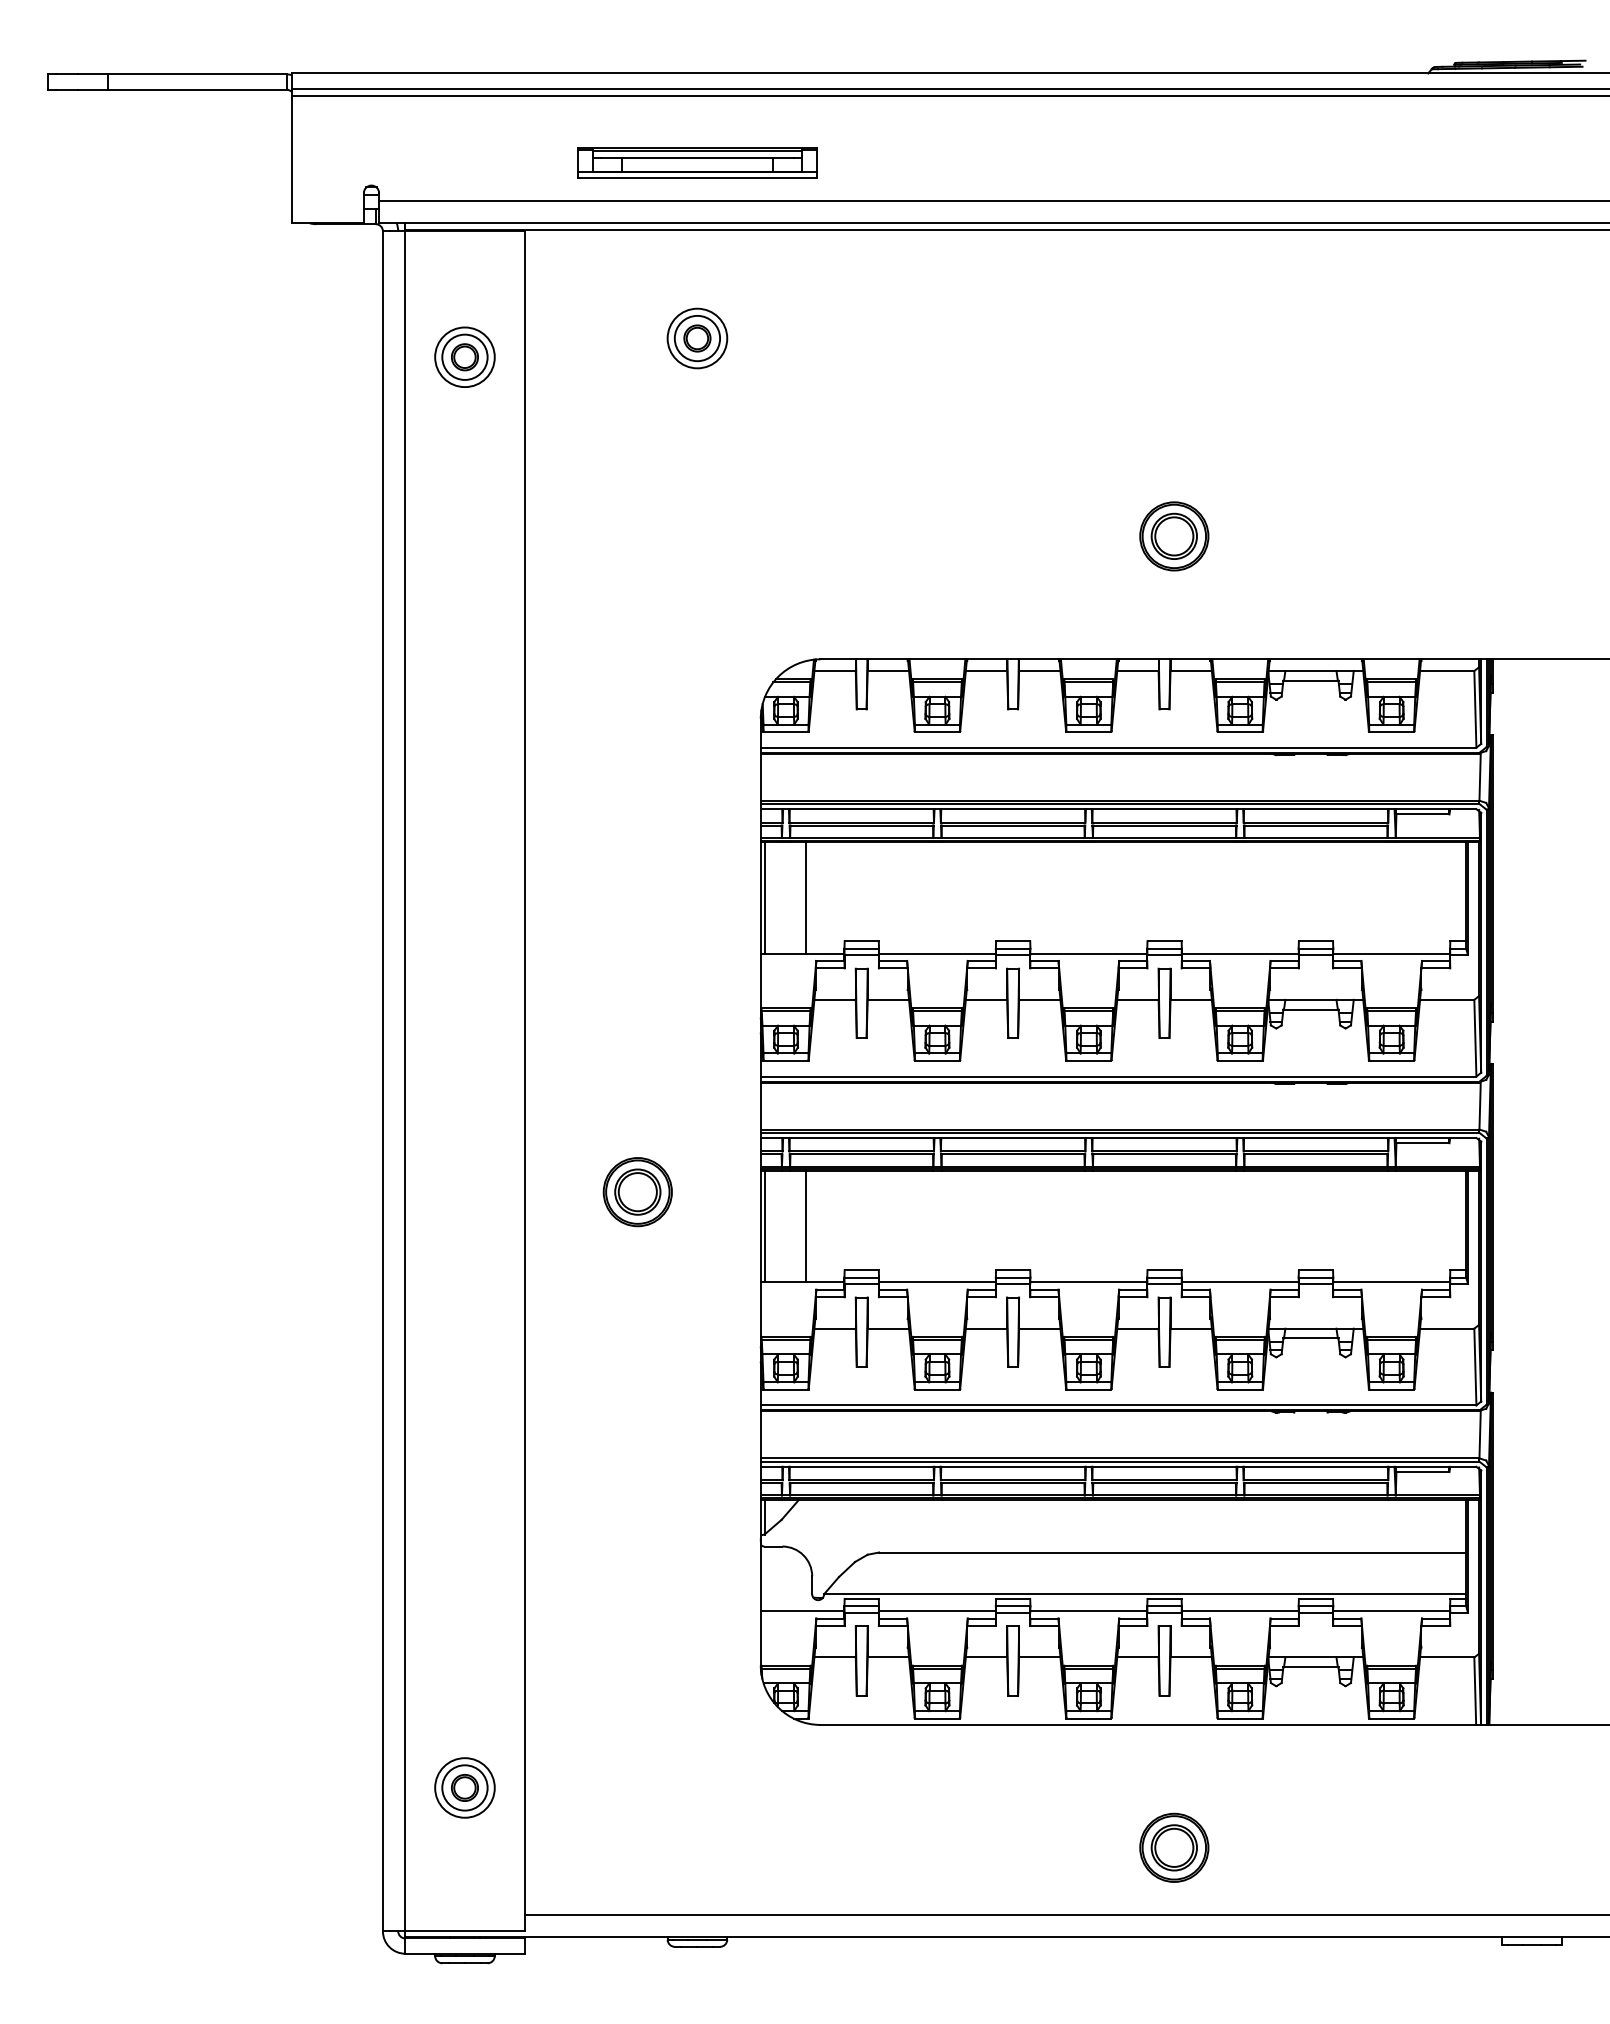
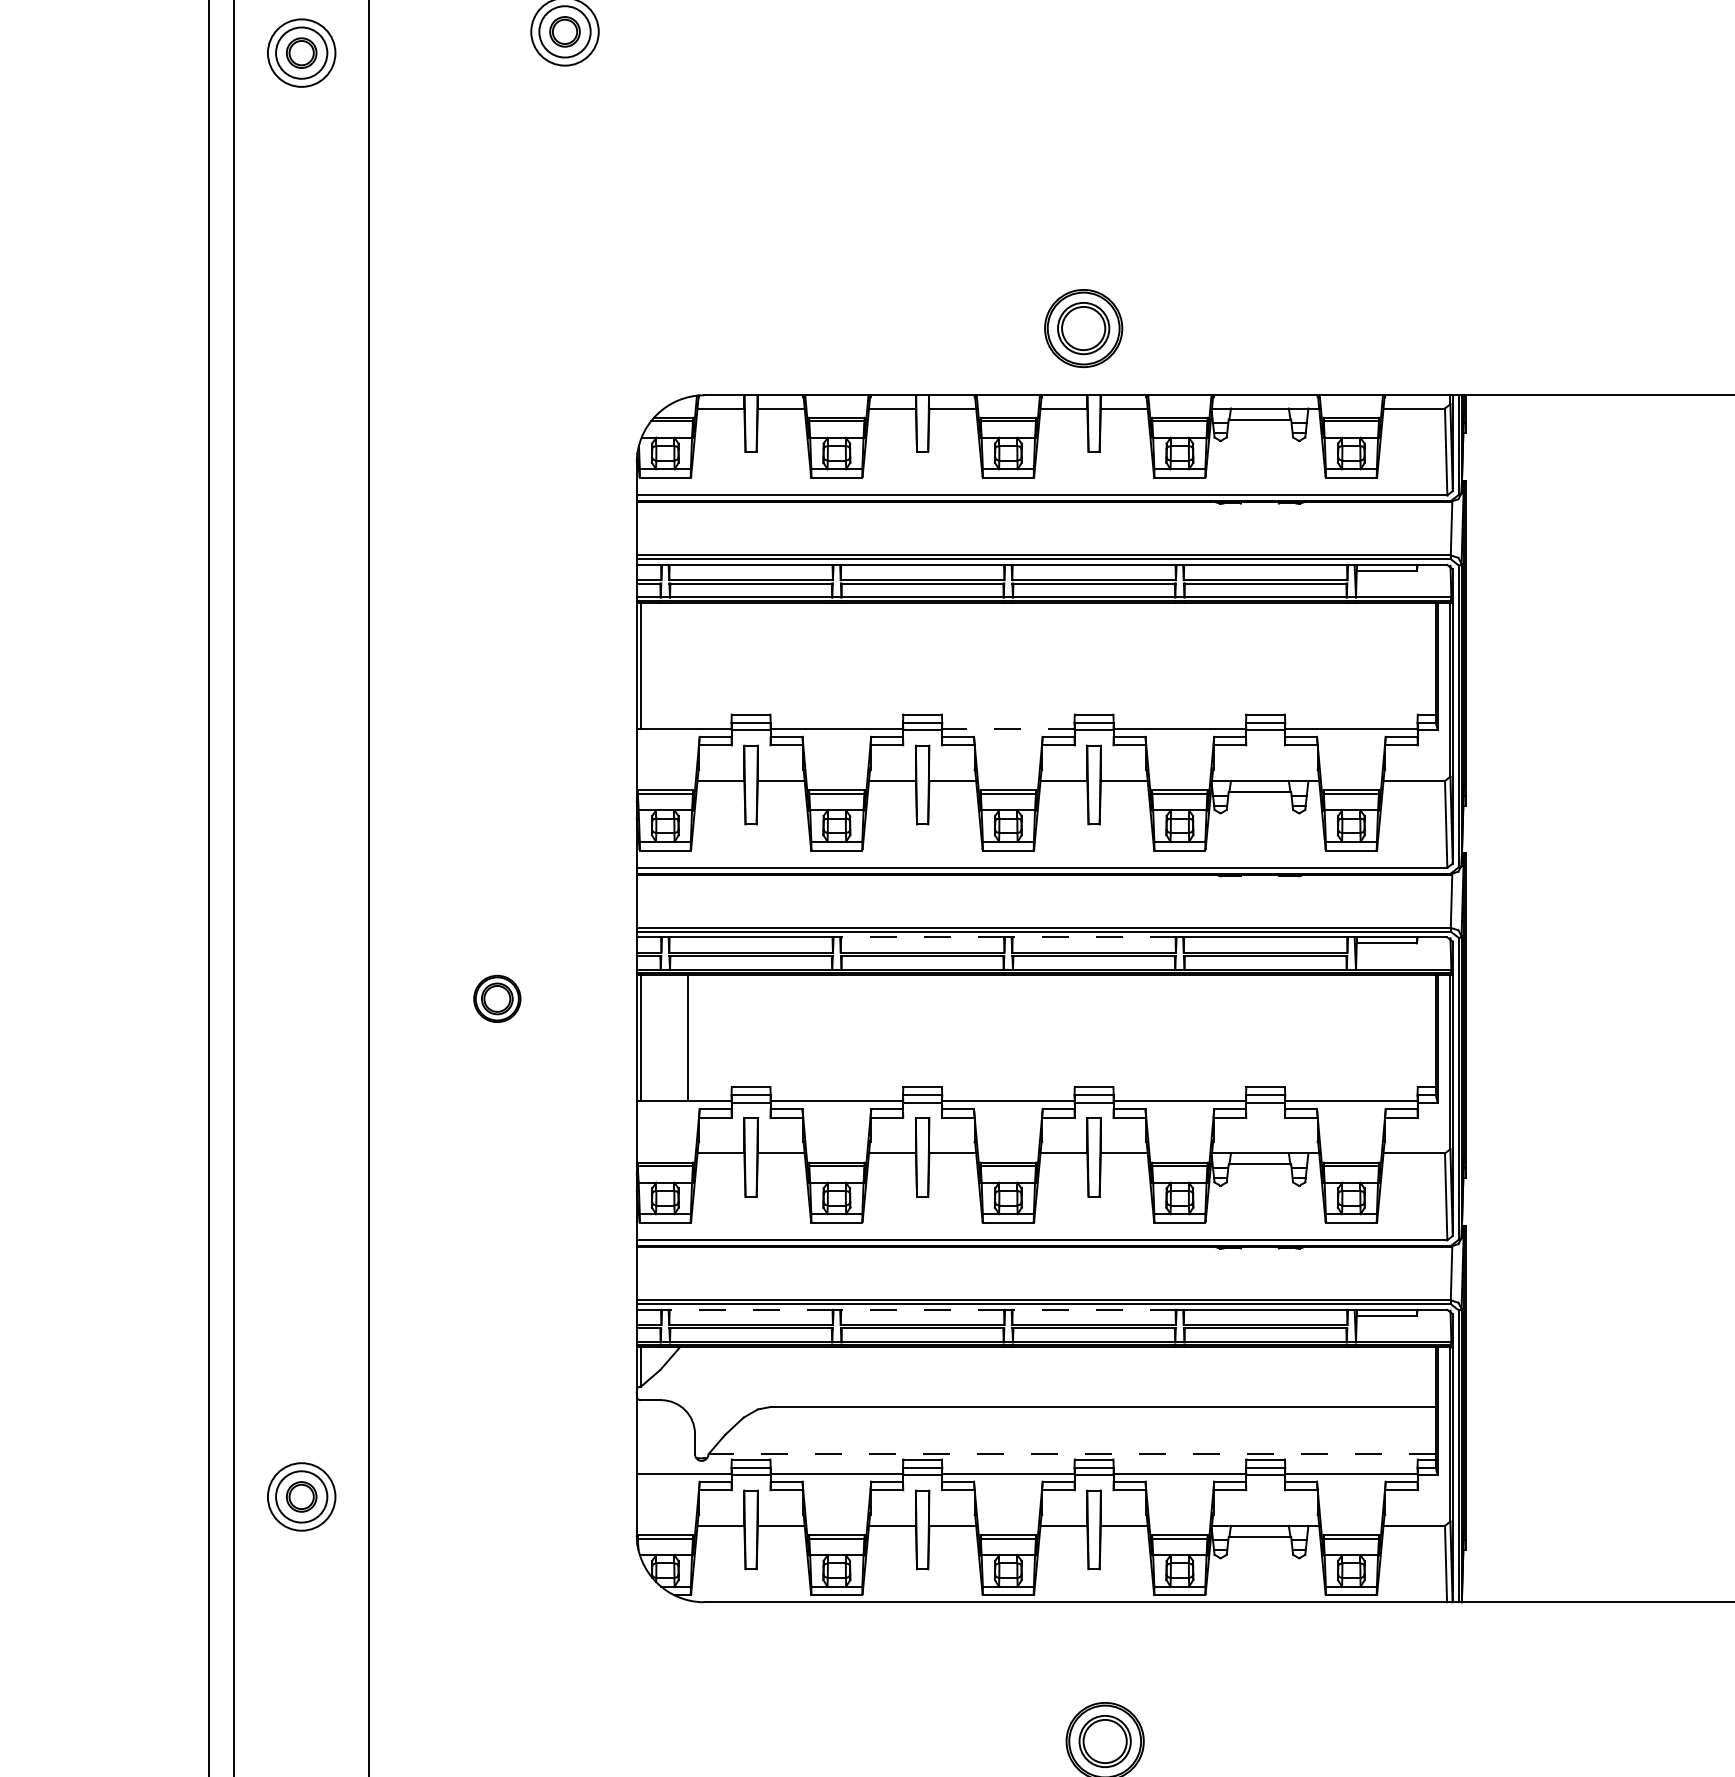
part: (1174, 536) -> (1083, 328), moved
line: (806, 897) -> (688, 665), removed
line: (1088, 953) -> (1007, 728), solid -> dashed
line: (1013, 1137) -> (923, 936), solid -> dashed
line: (1164, 1137) -> (1094, 936), solid -> dashed
part: (637, 1192) -> (497, 999), size x0.6
line: (861, 1466) -> (750, 1309), solid -> dashed
line: (1013, 1466) -> (923, 1309), solid -> dashed
line: (1164, 1466) -> (1094, 1309), solid -> dashed
line: (1144, 1594) -> (1071, 1454), solid -> dashed
part: (464, 1787) -> (301, 1496), moved

